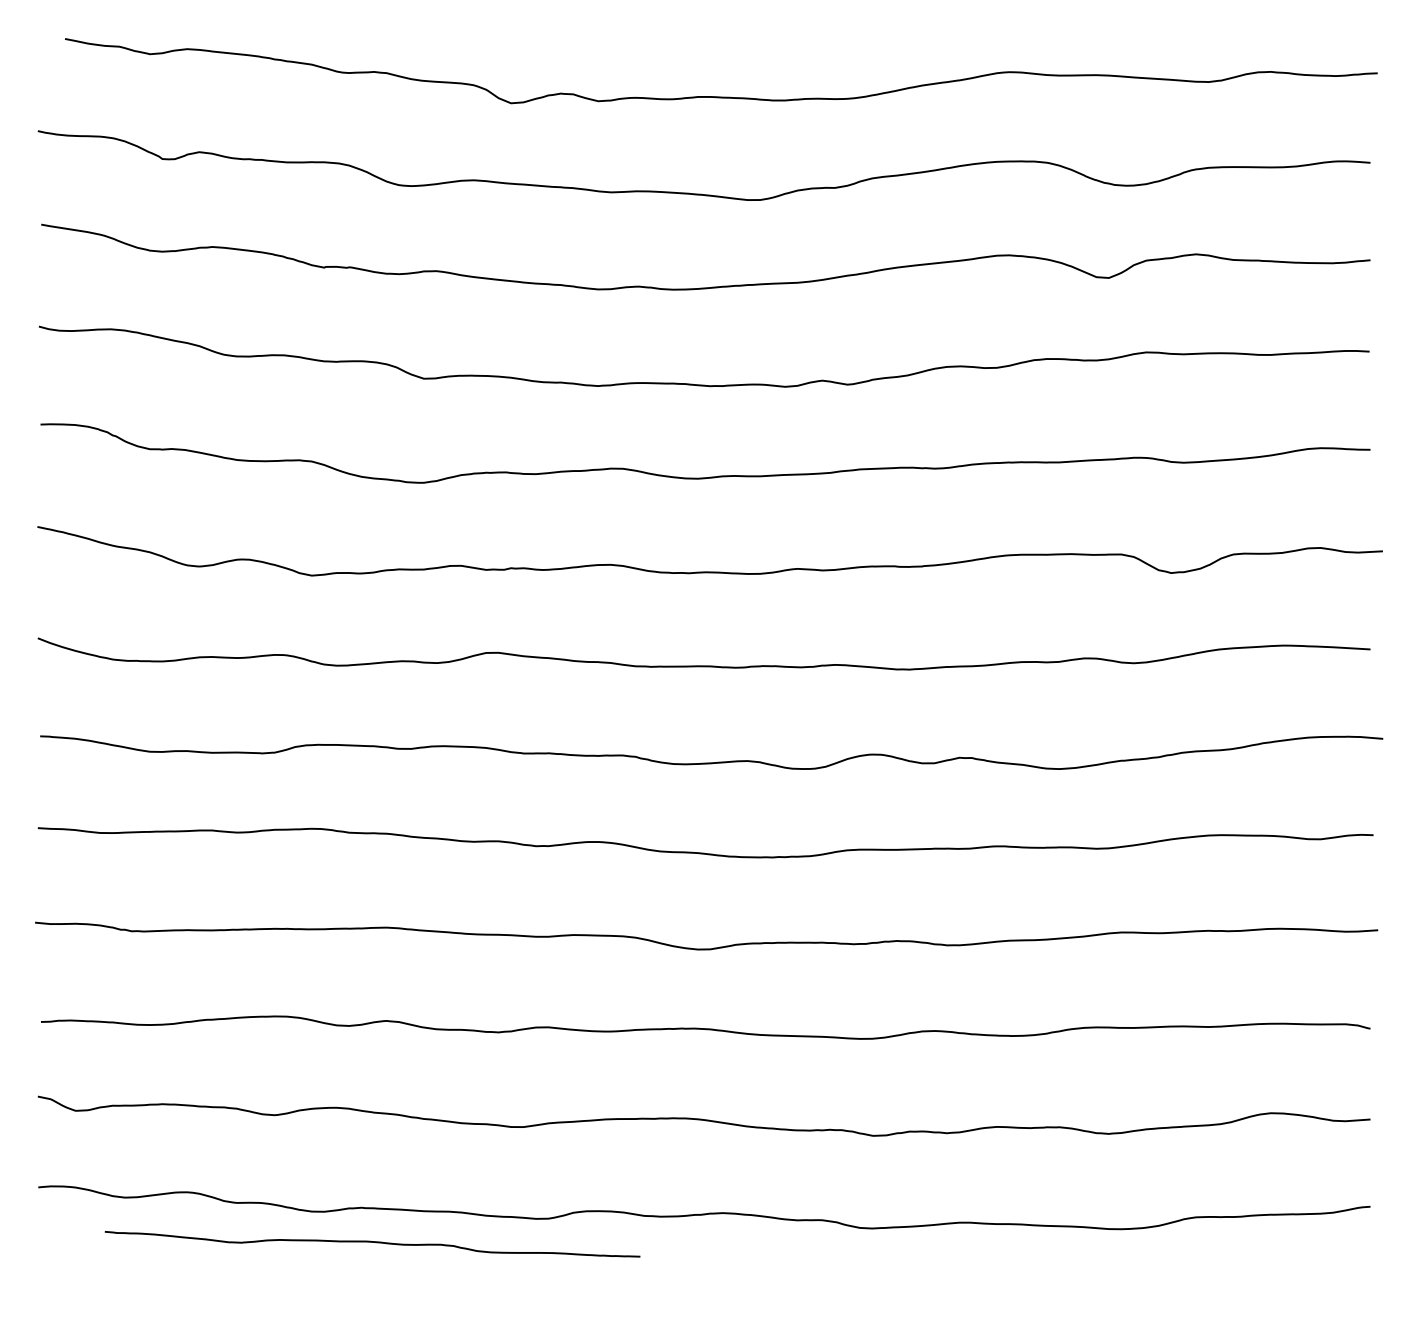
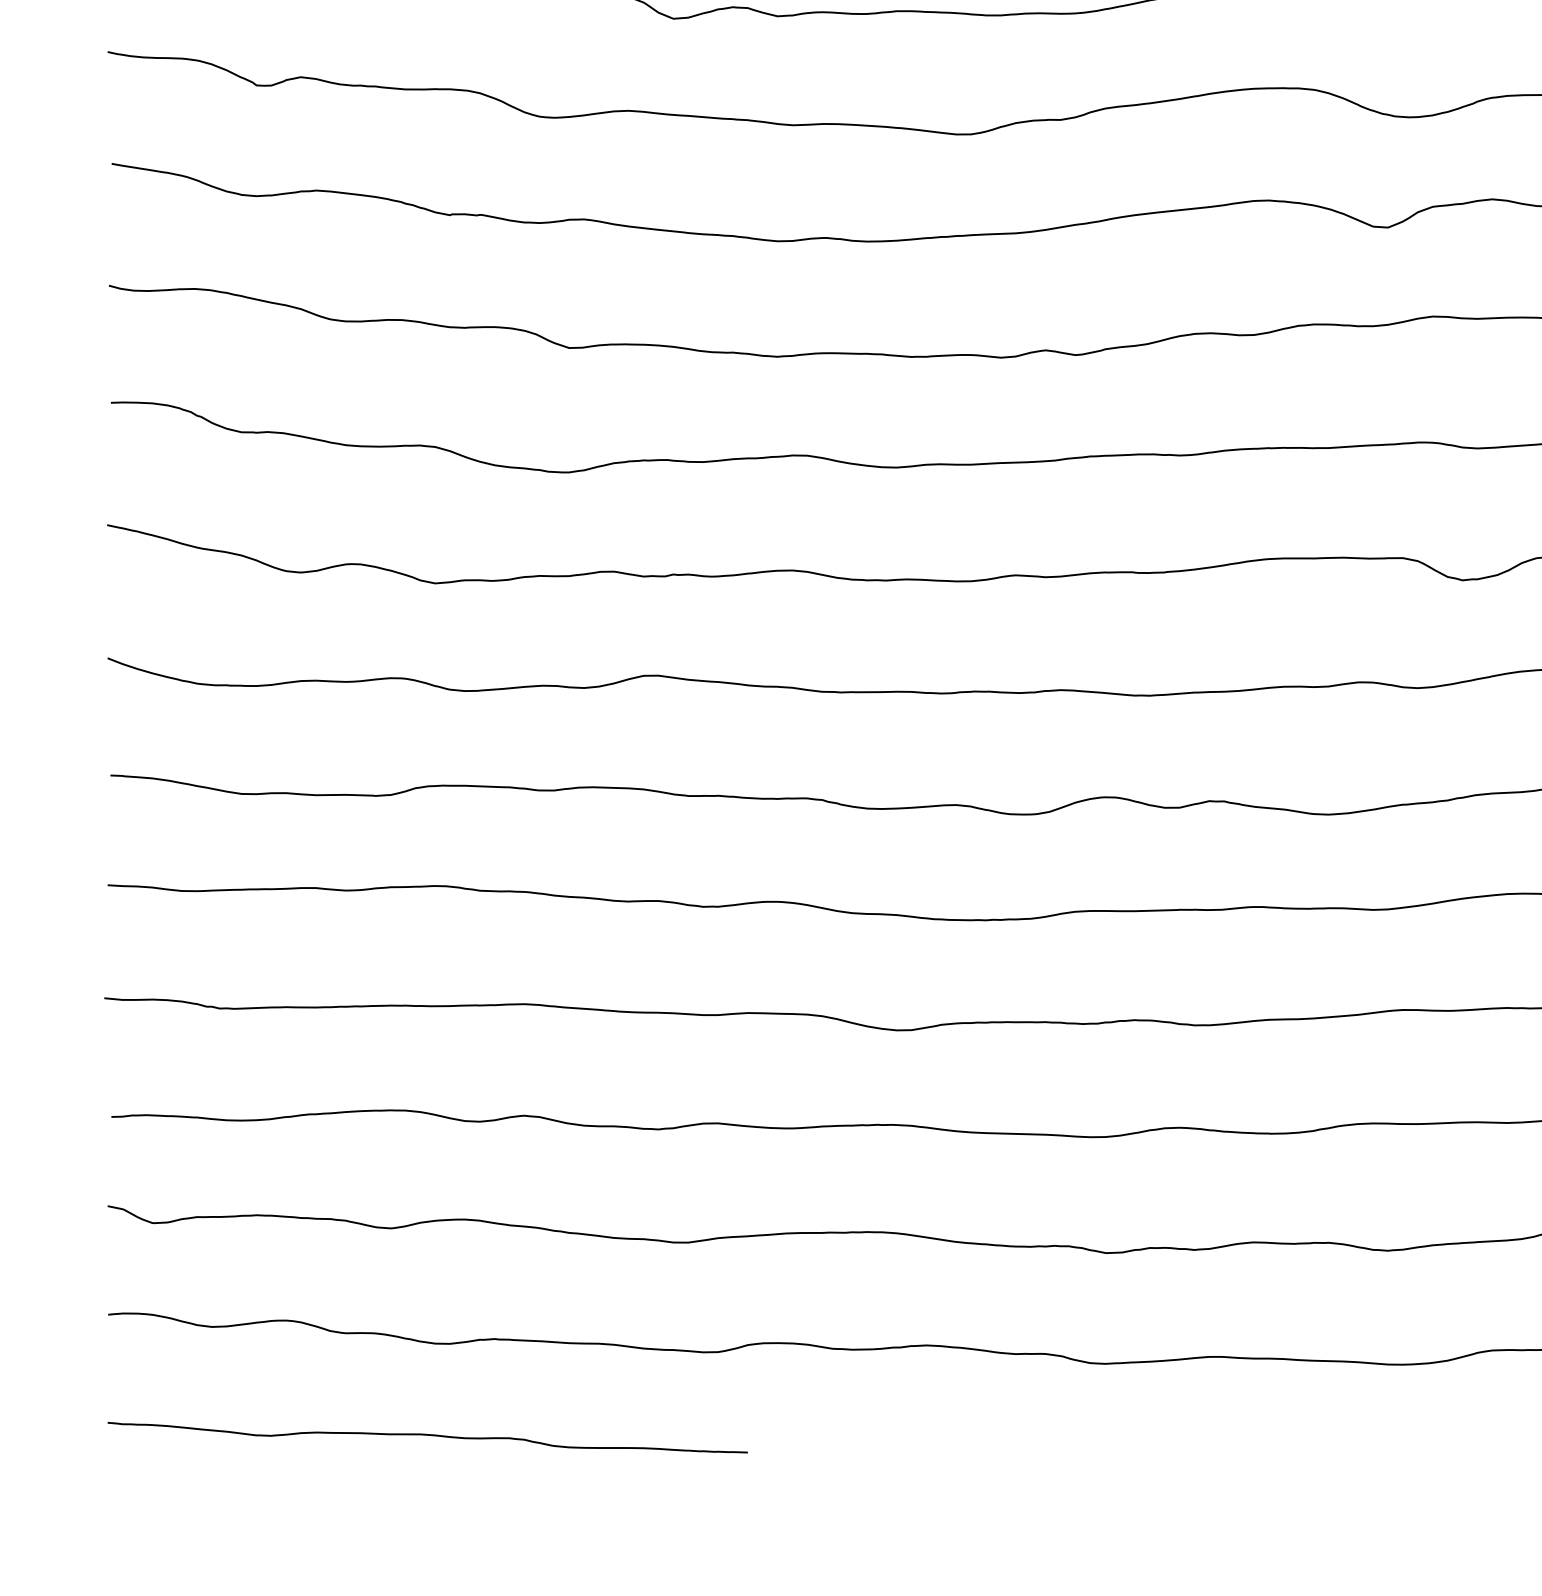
curve: (372, 1242) -> (427, 1435), moved

